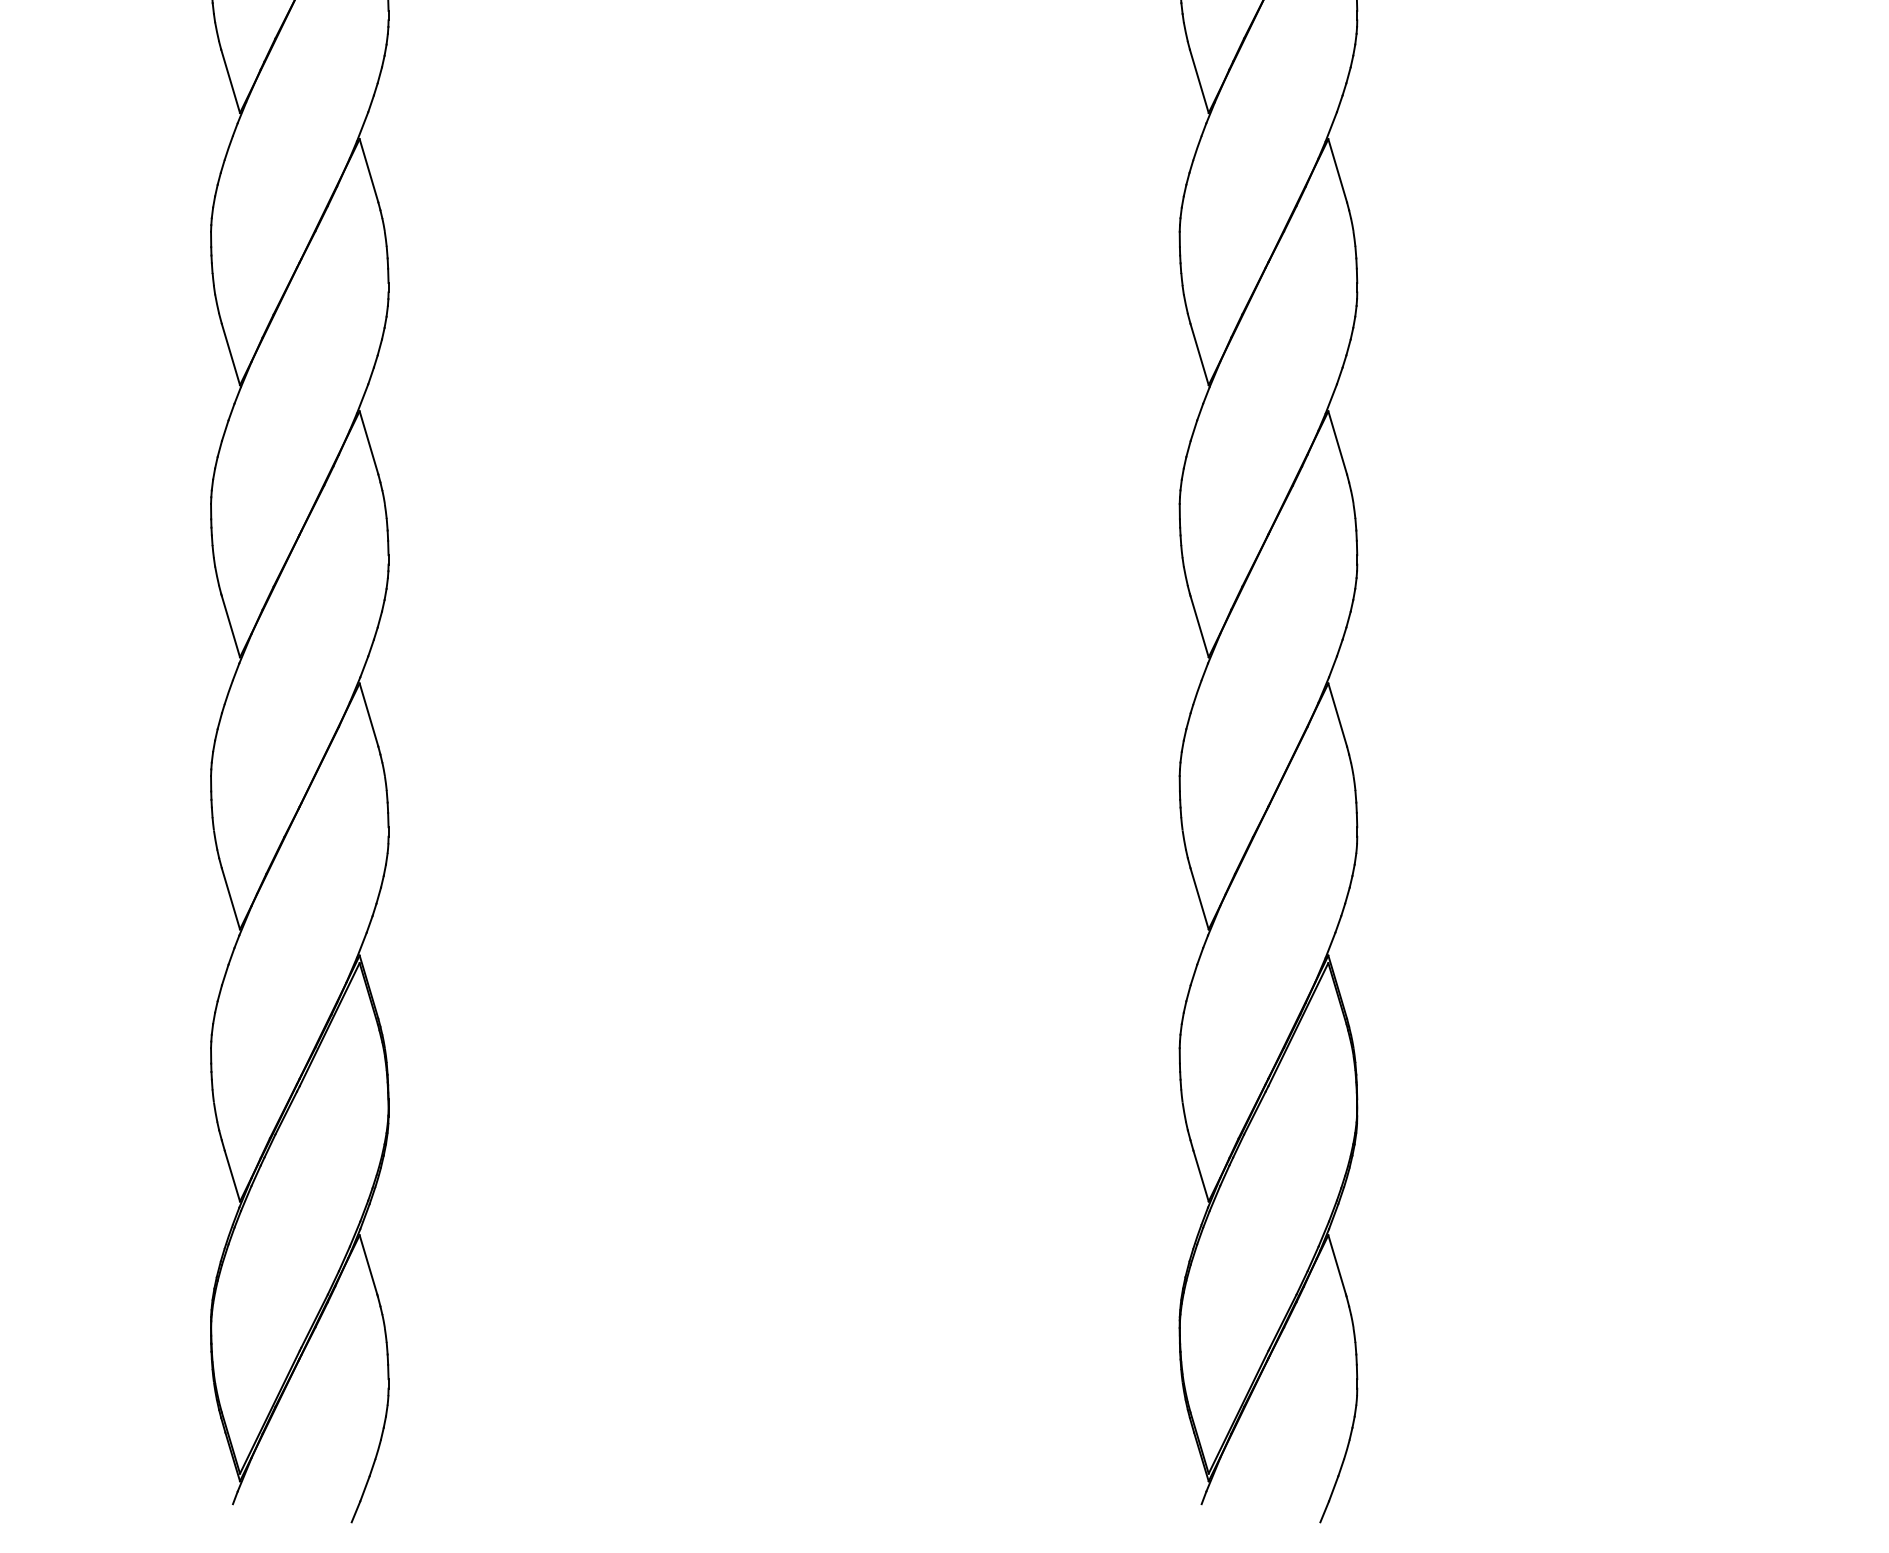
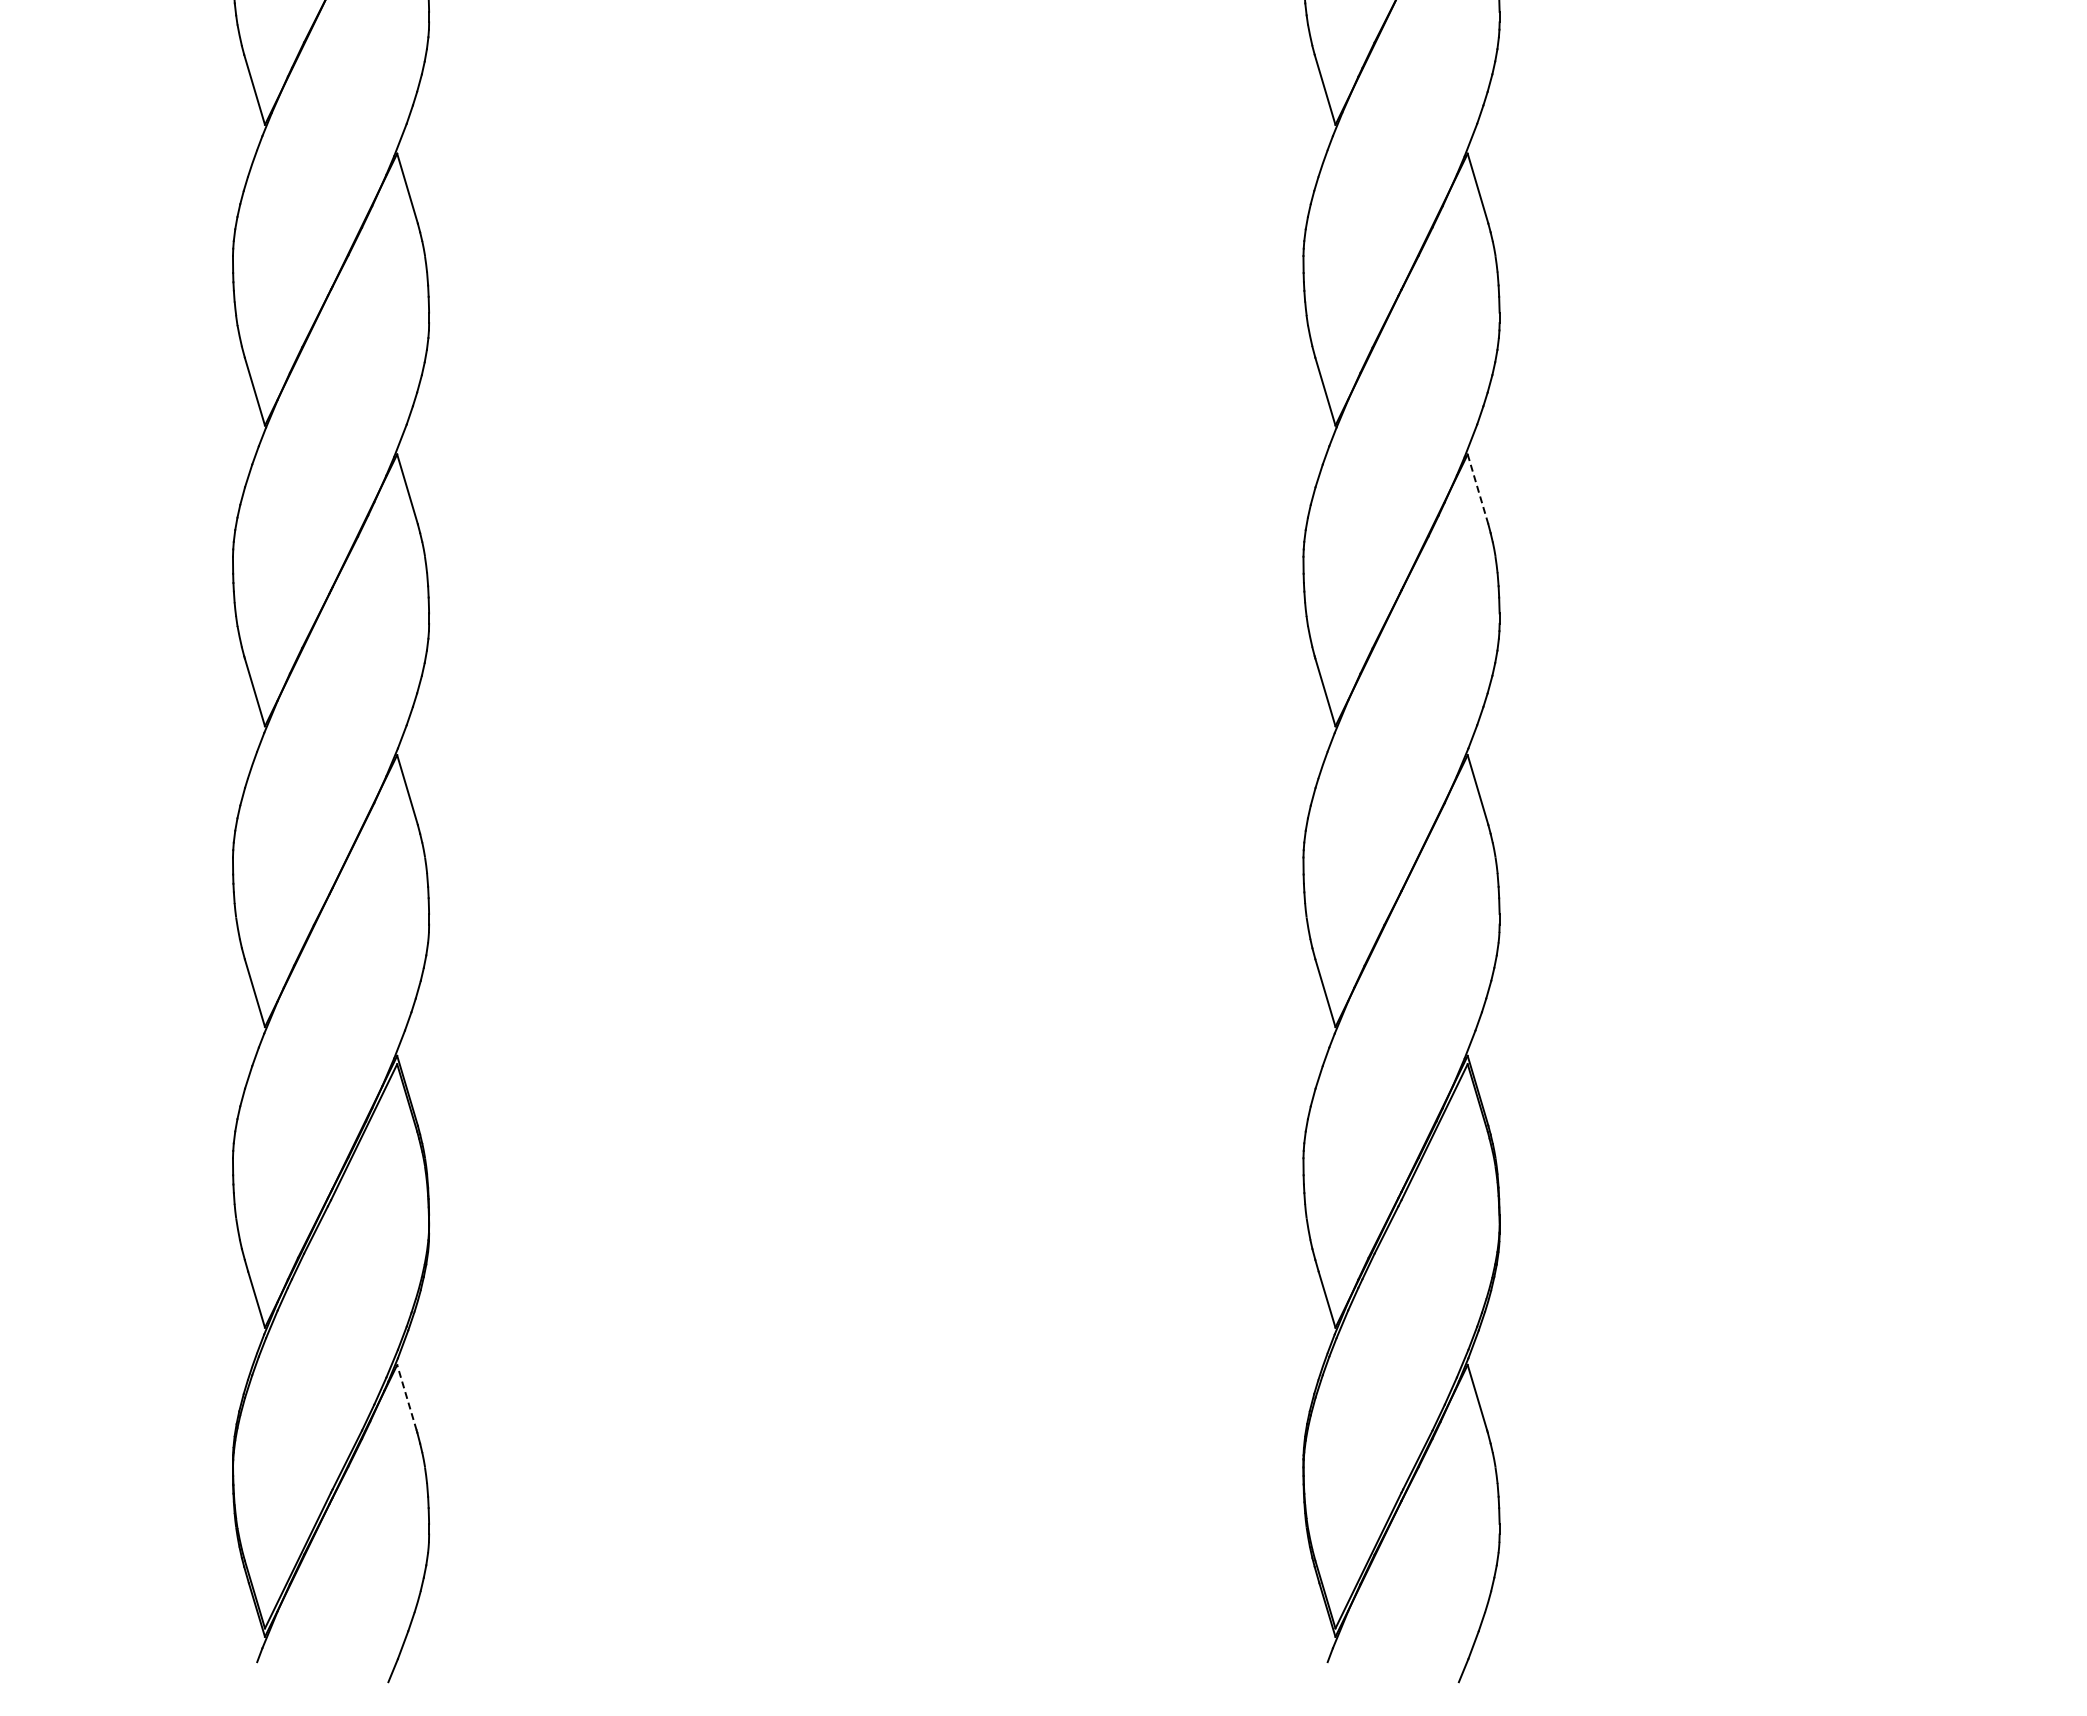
line: (1337, 442) -> (1477, 488), solid -> dashed
line: (368, 1264) -> (406, 1397), solid -> dashed

